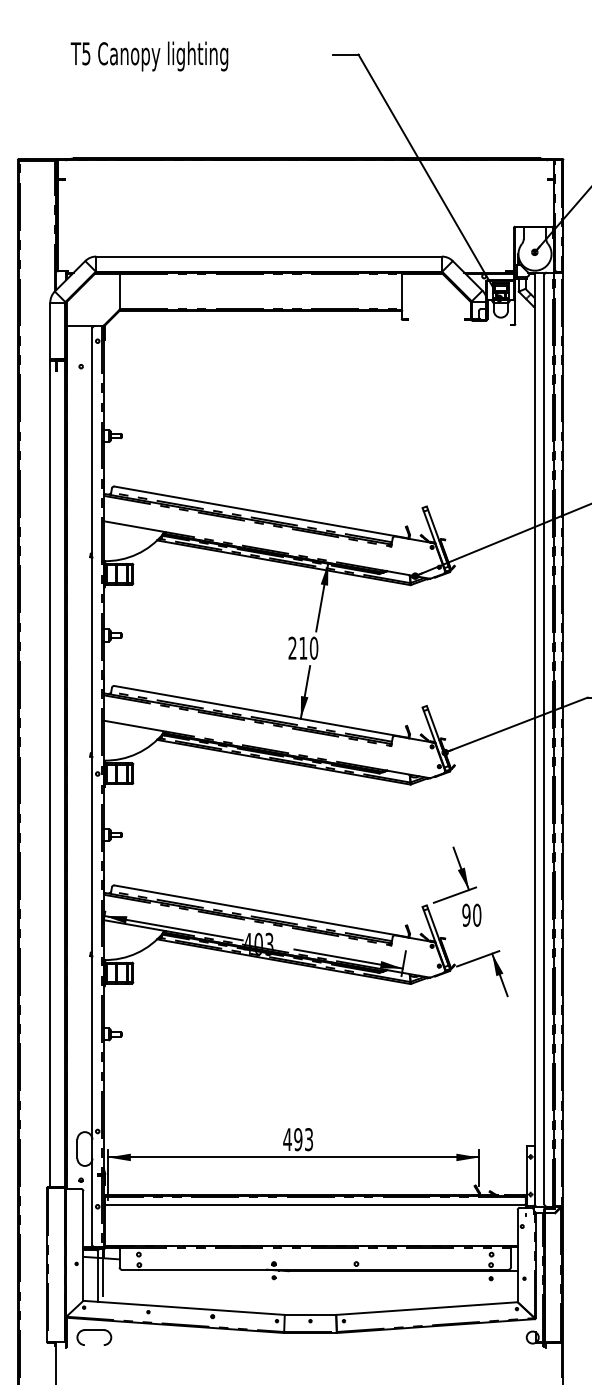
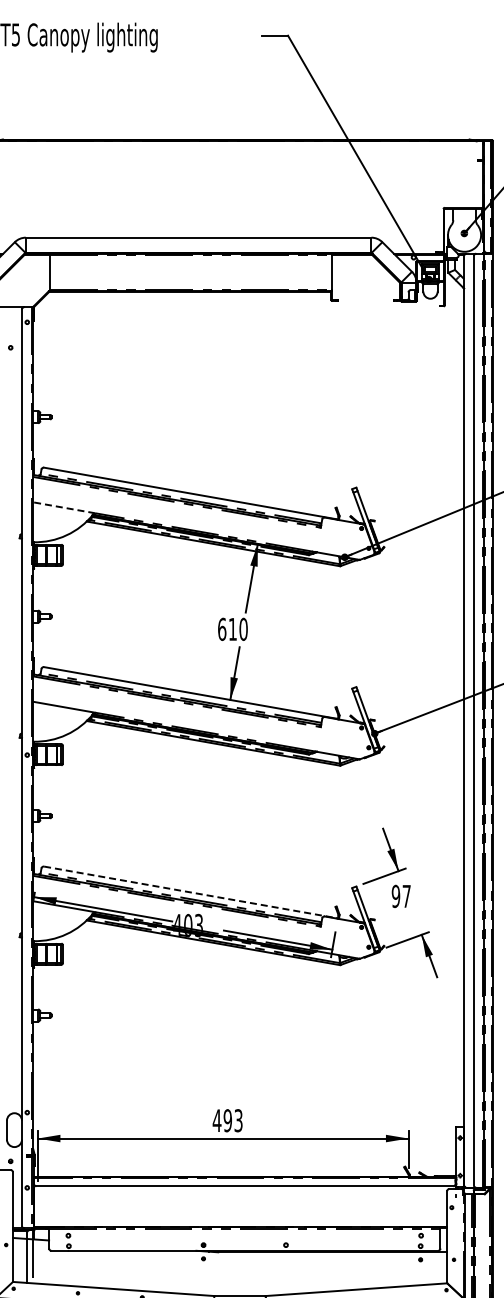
line: (134, 526) -> (64, 507), solid -> dashed
text: (292, 647) -> (222, 628), 210 -> 610
line: (260, 911) -> (190, 892), solid -> dashed
text: (477, 914) -> (407, 895), 90 -> 97

